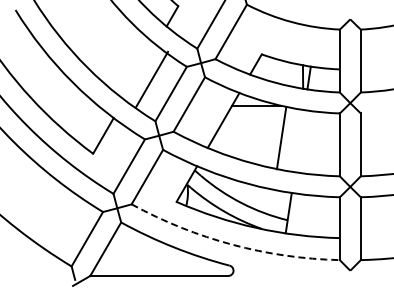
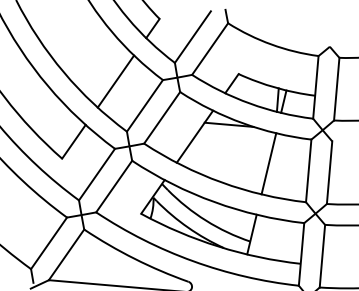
line: (152, 78) -> (116, 80), moved
line: (281, 138) -> (268, 164), moved
arc: (232, 244) -> (193, 260), dashed -> solid

